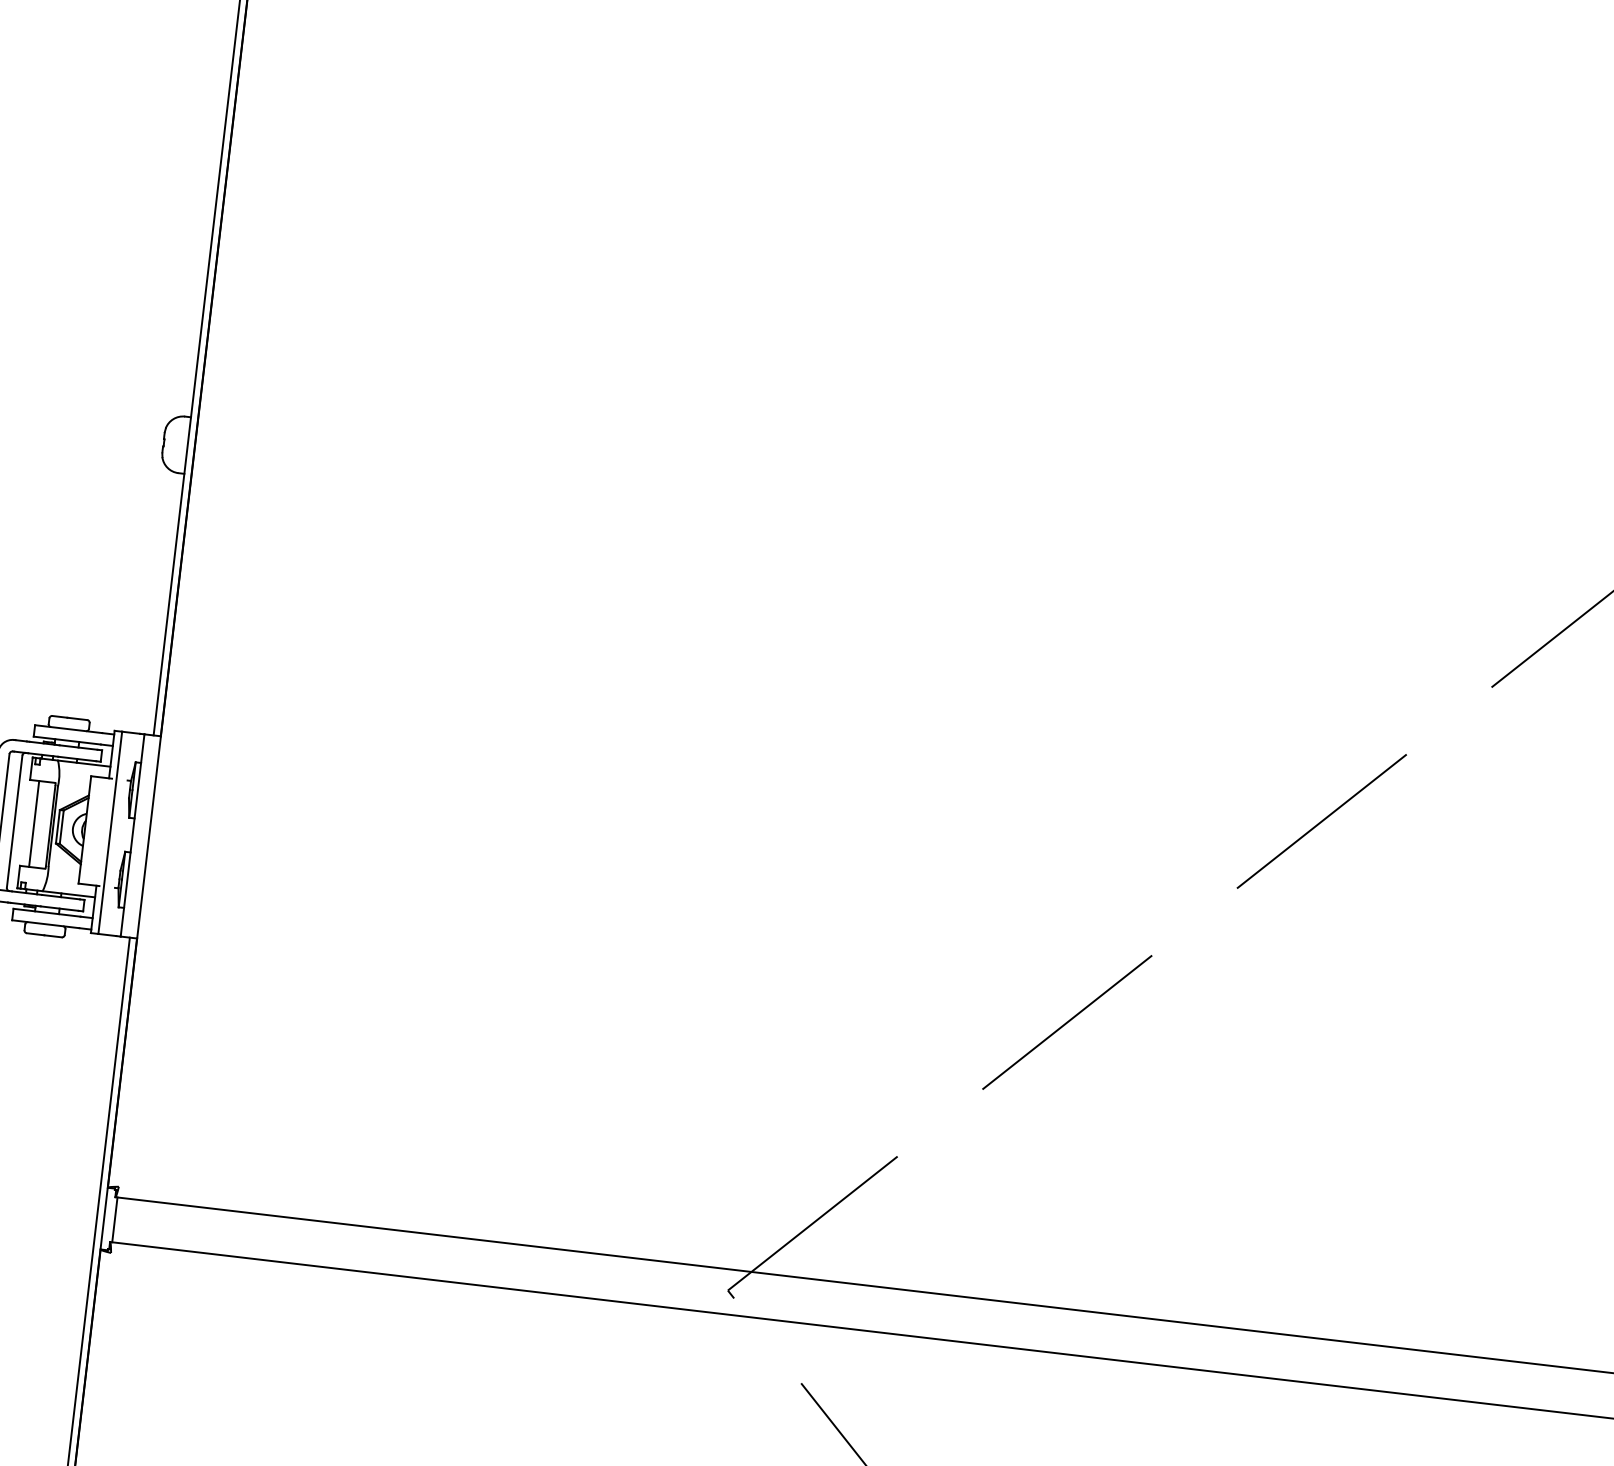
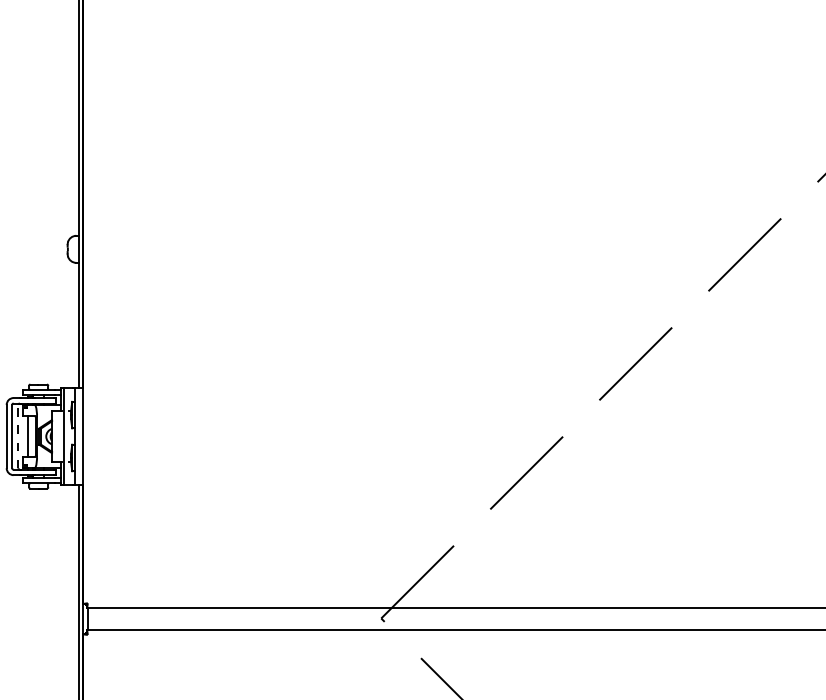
line: (14, 821) -> (18, 436), solid -> dashed

